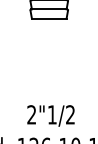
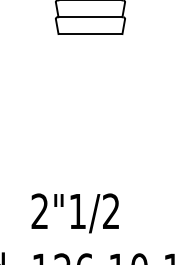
text: (50, 115) -> (74, 212), moved

